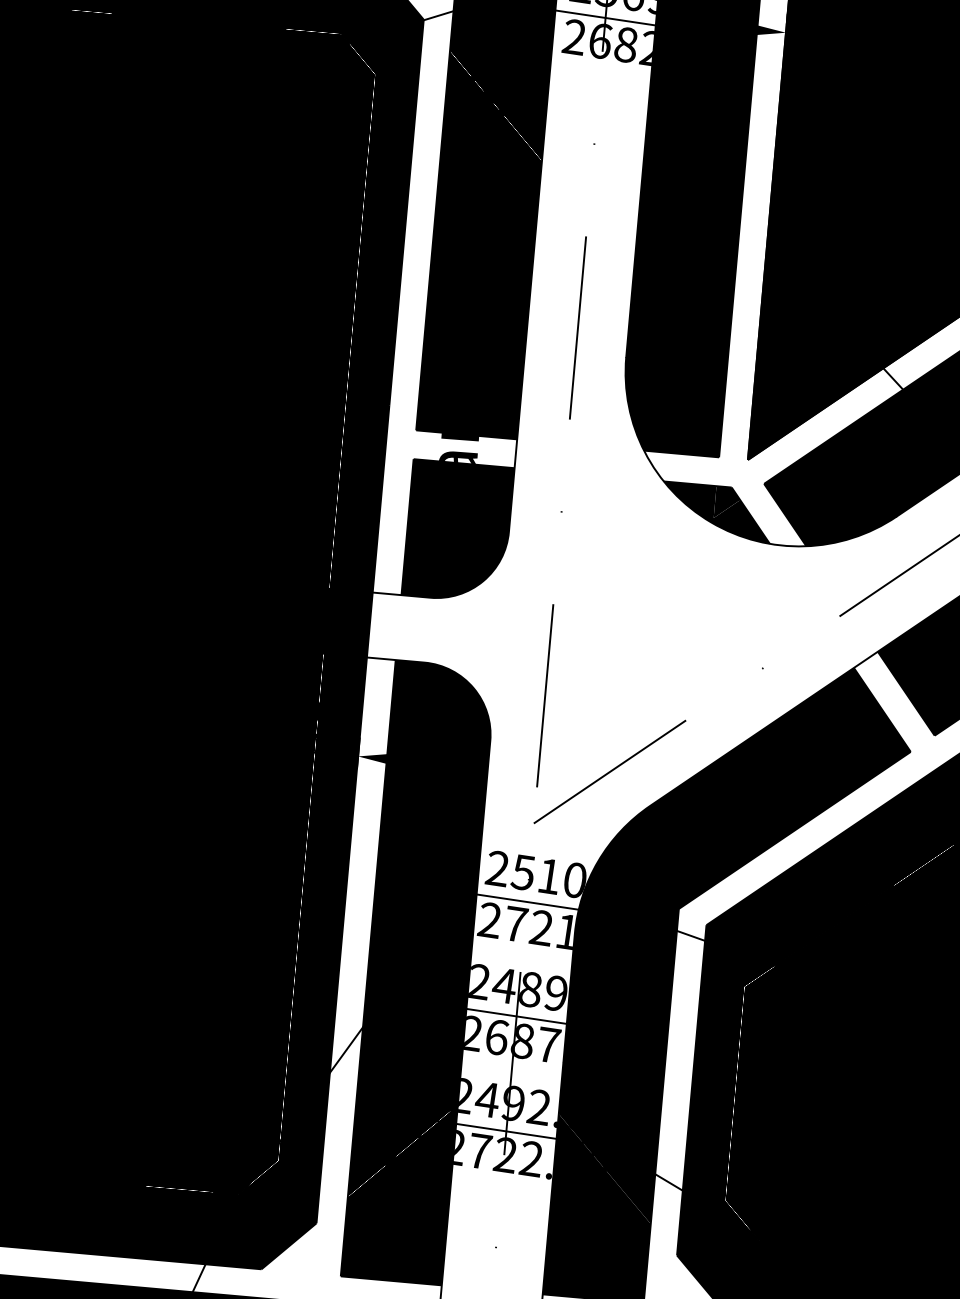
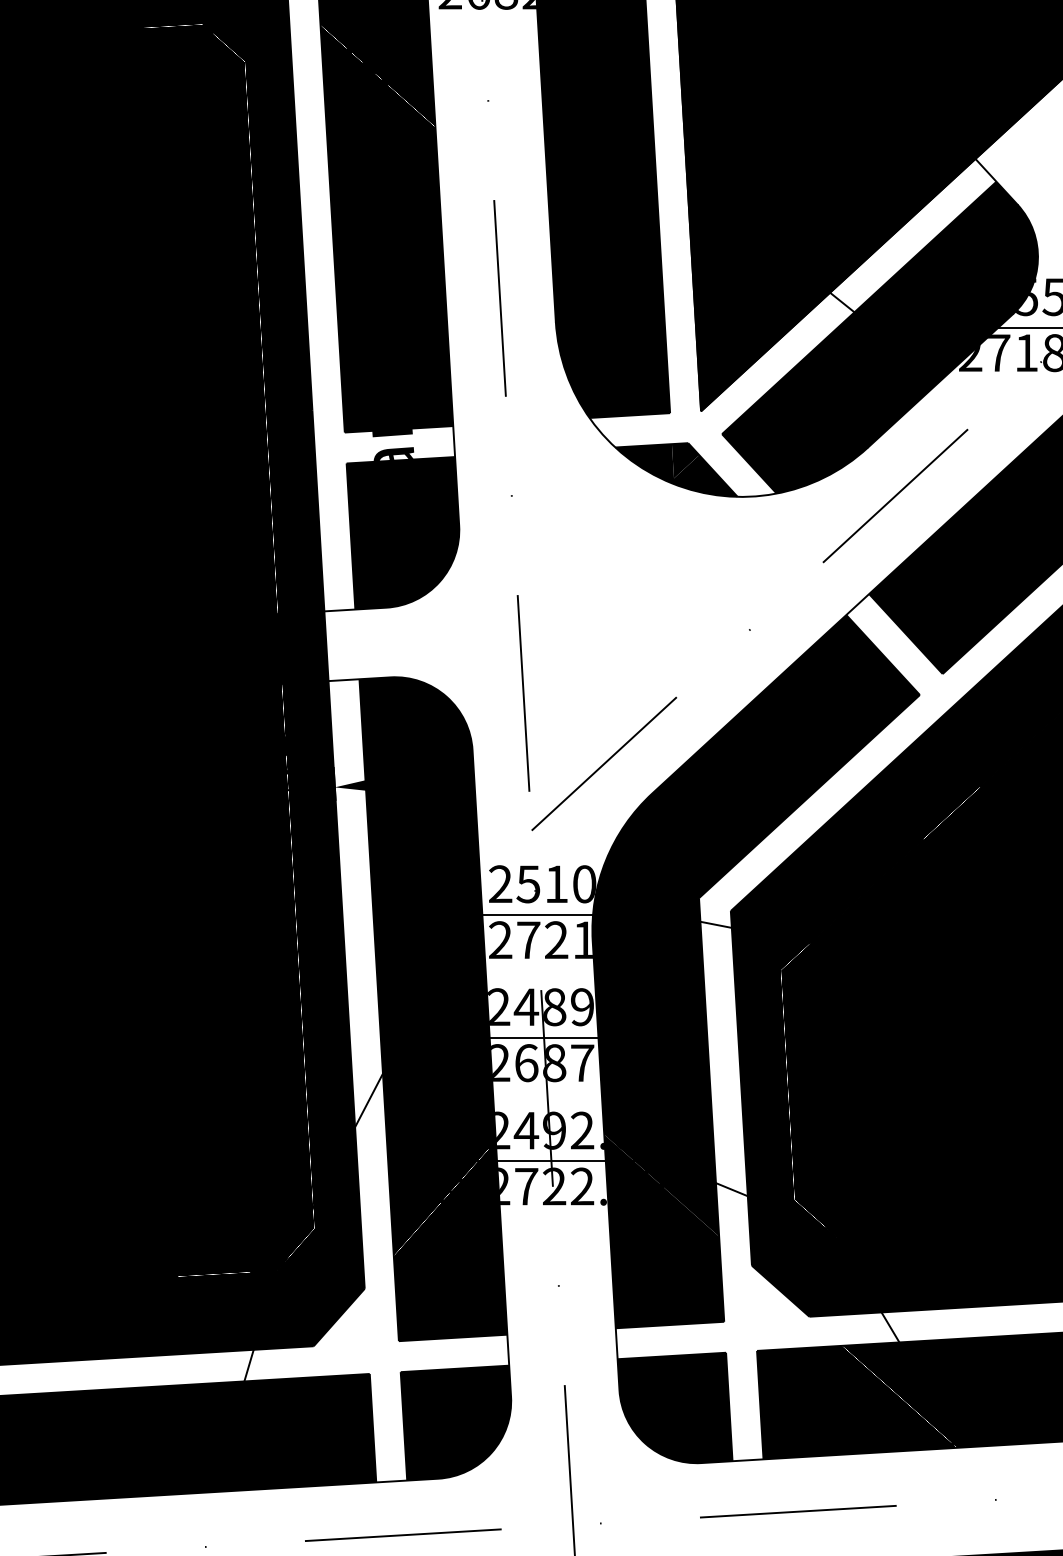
text: (397, 1154) -> (439, 1203), у= -> х=

